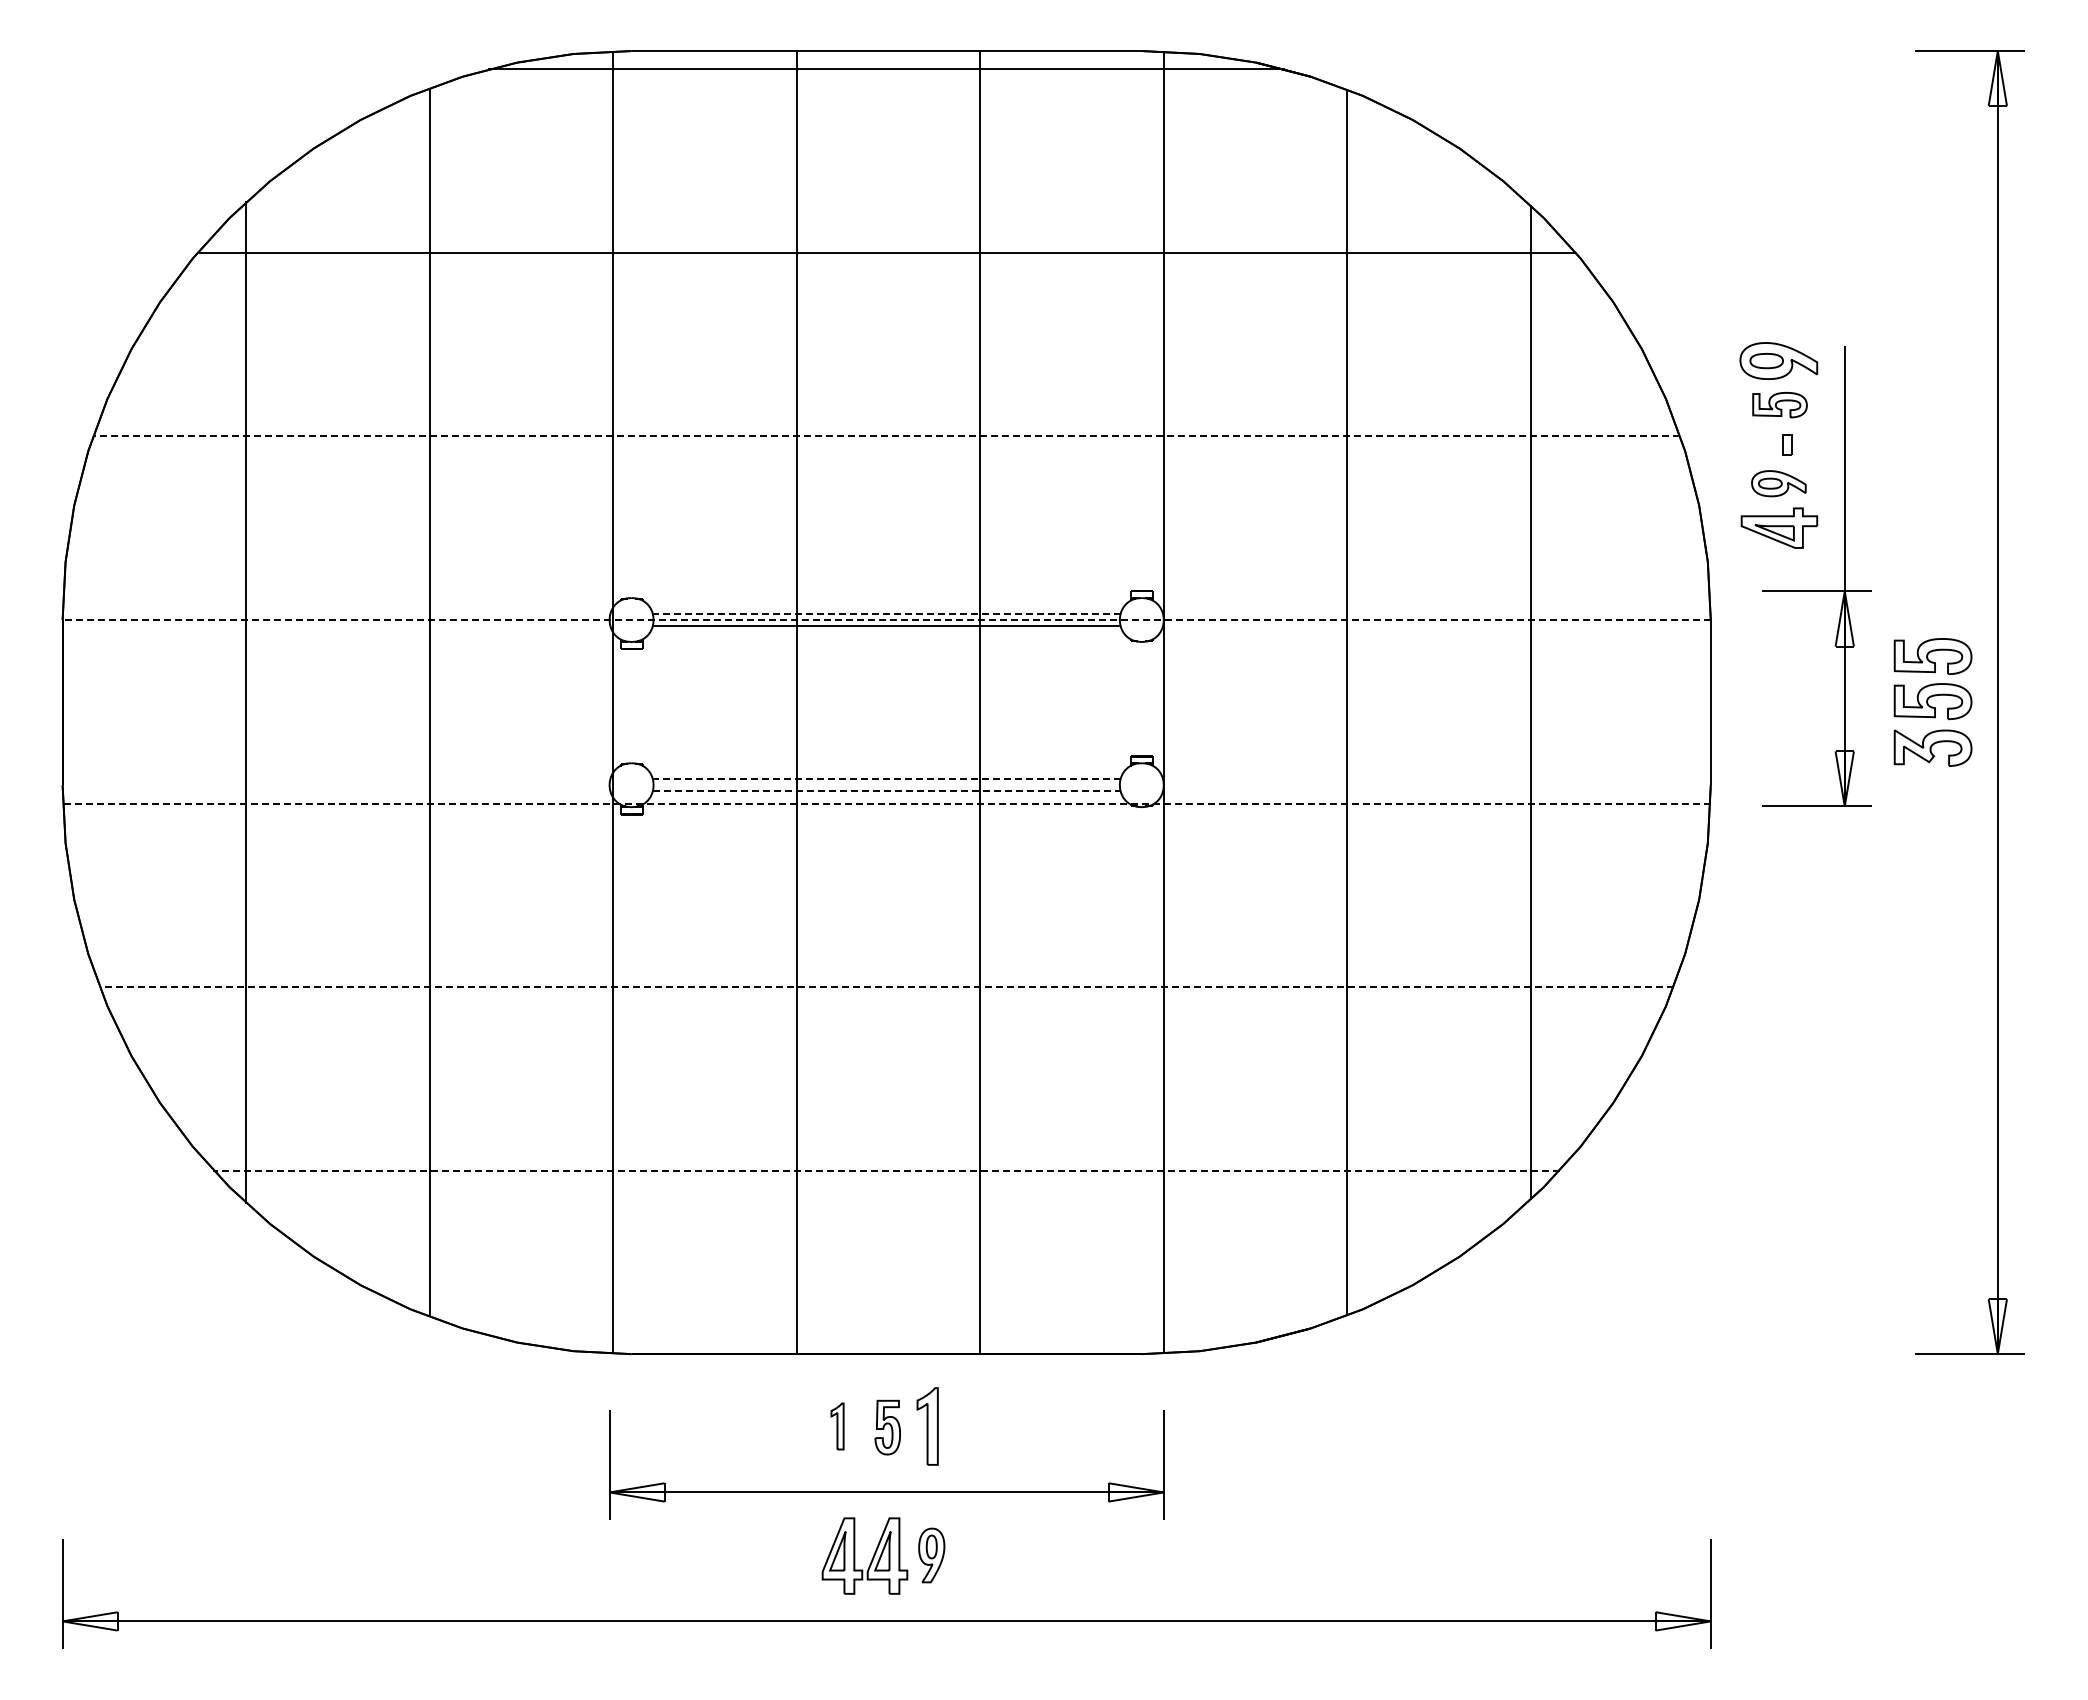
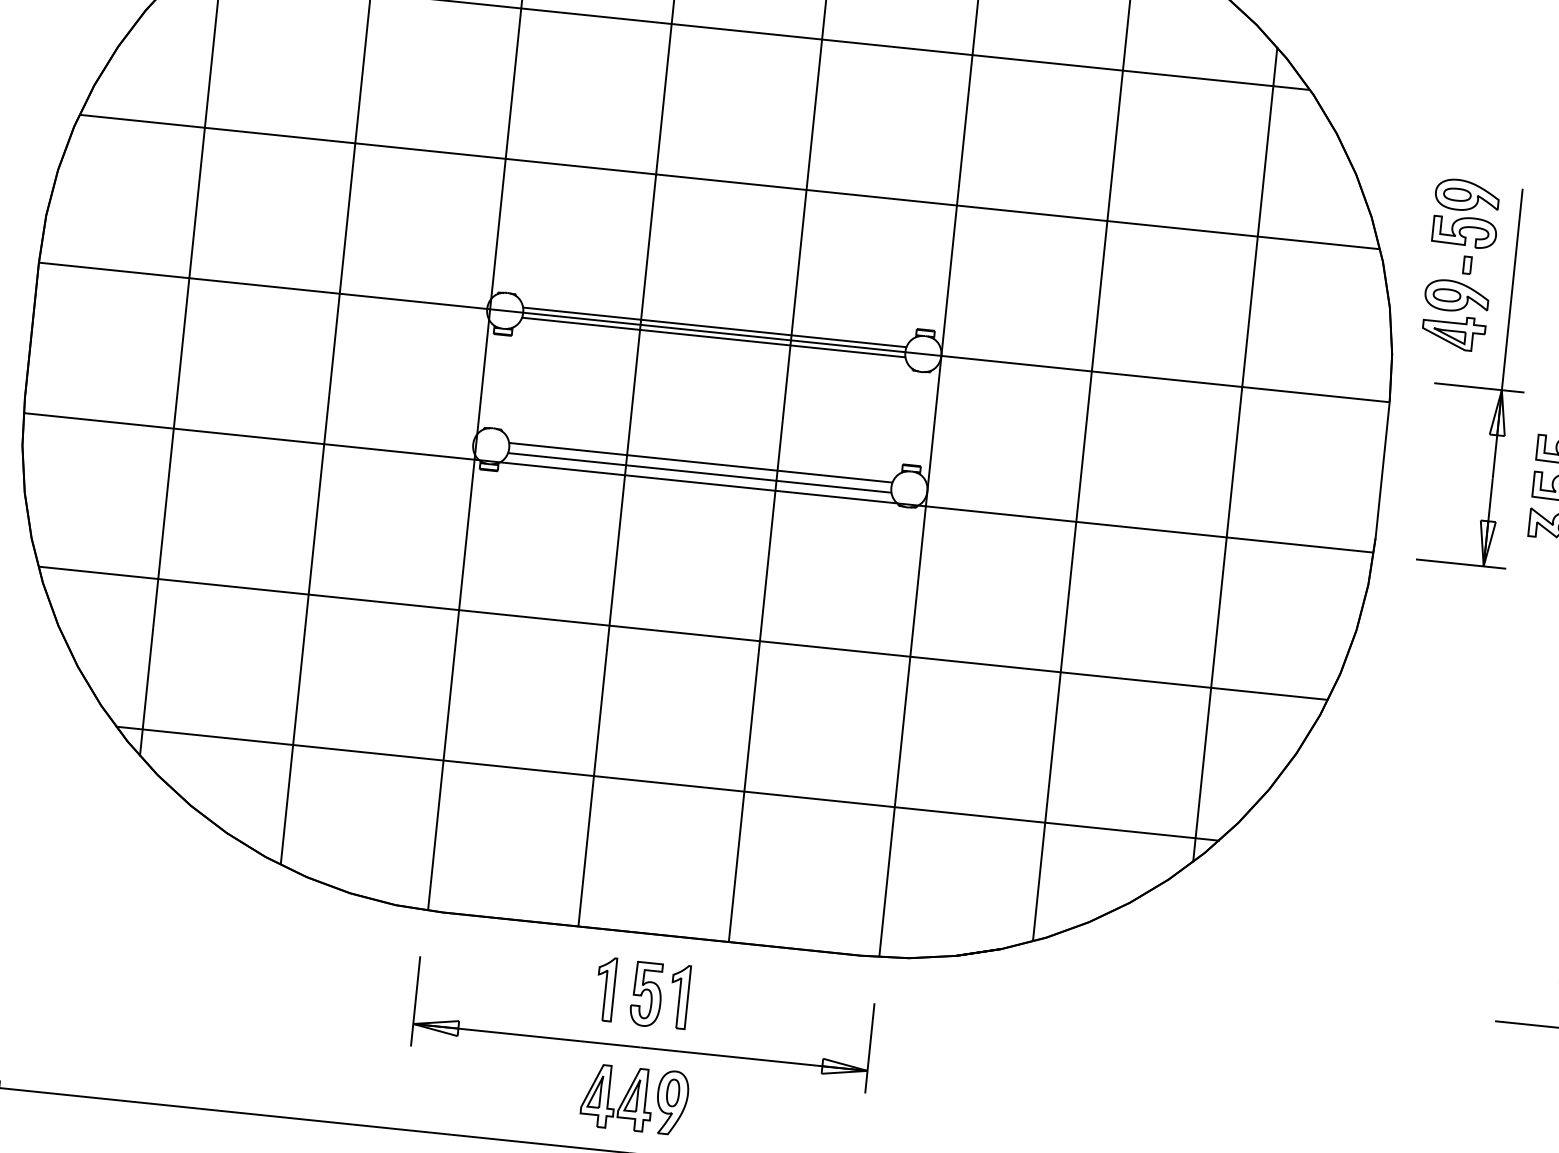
part: (1779, 404) -> (1464, 231), size x1.43
line: (886, 436) -> (729, 182), dashed -> solid
part: (1778, 483) -> (1456, 296), size x1.43
line: (886, 613) -> (714, 327), dashed -> solid
line: (886, 620) -> (714, 332), dashed -> solid
line: (886, 779) -> (700, 463), dashed -> solid
line: (886, 791) -> (699, 472), dashed -> solid
line: (886, 803) -> (698, 482), dashed -> solid
line: (886, 987) -> (683, 633), dashed -> solid
line: (886, 1170) -> (667, 783), dashed -> solid
part: (837, 1426) -> (605, 989), size x1.67
part: (887, 1427) -> (646, 994), size x1.43
part: (931, 1555) -> (671, 1102), size x1.43

